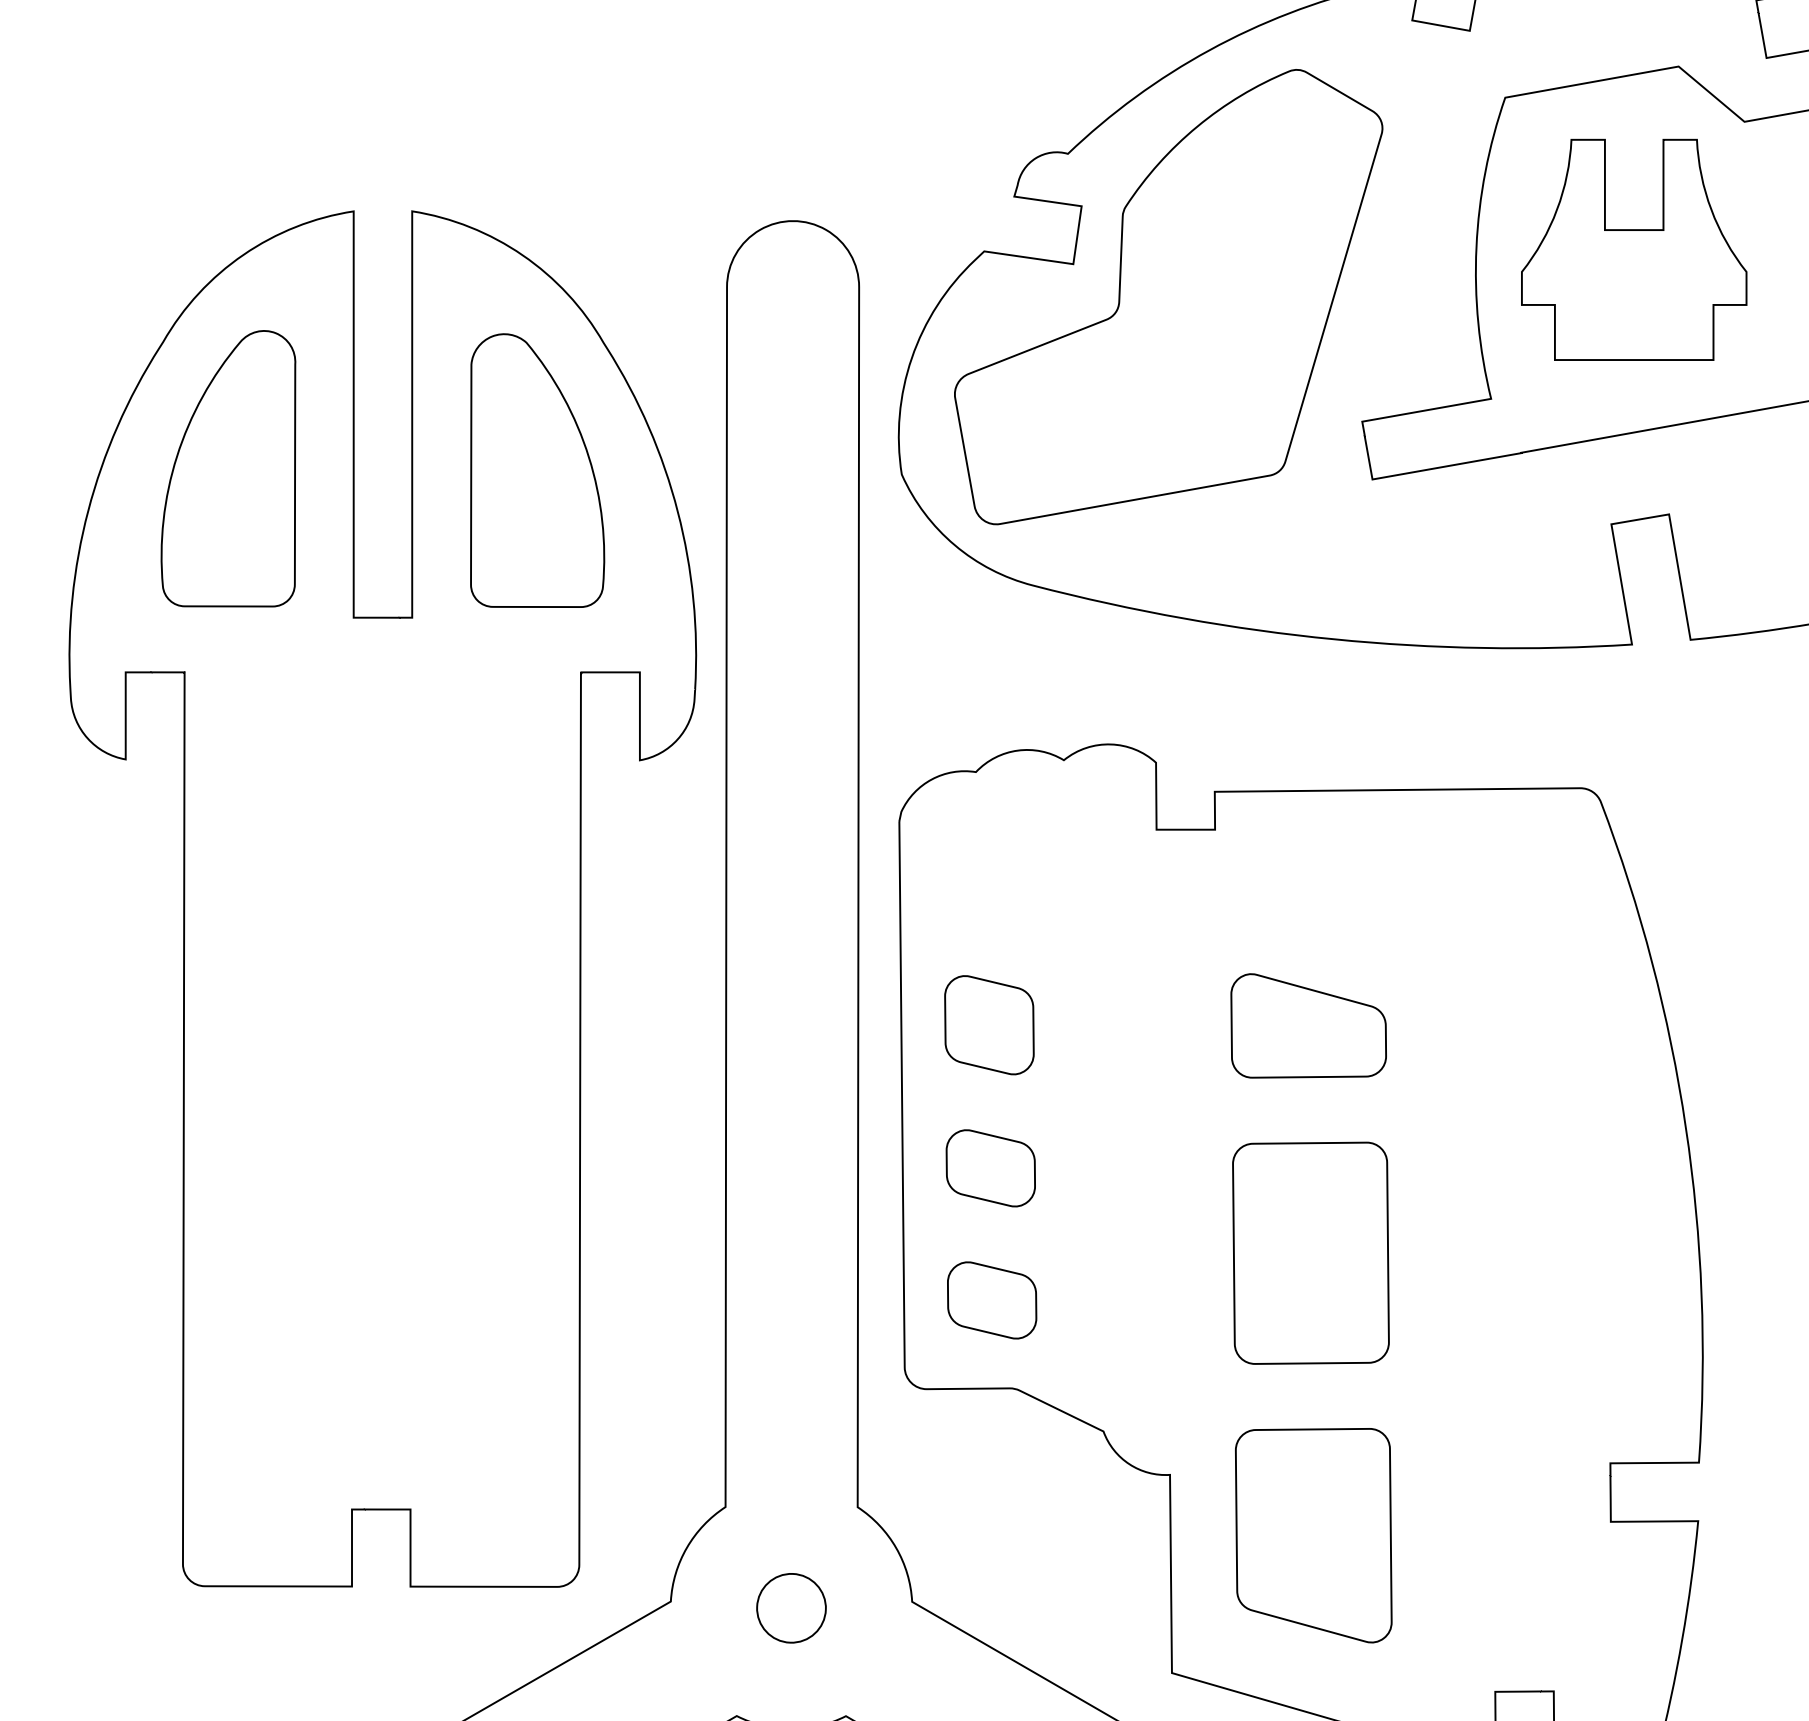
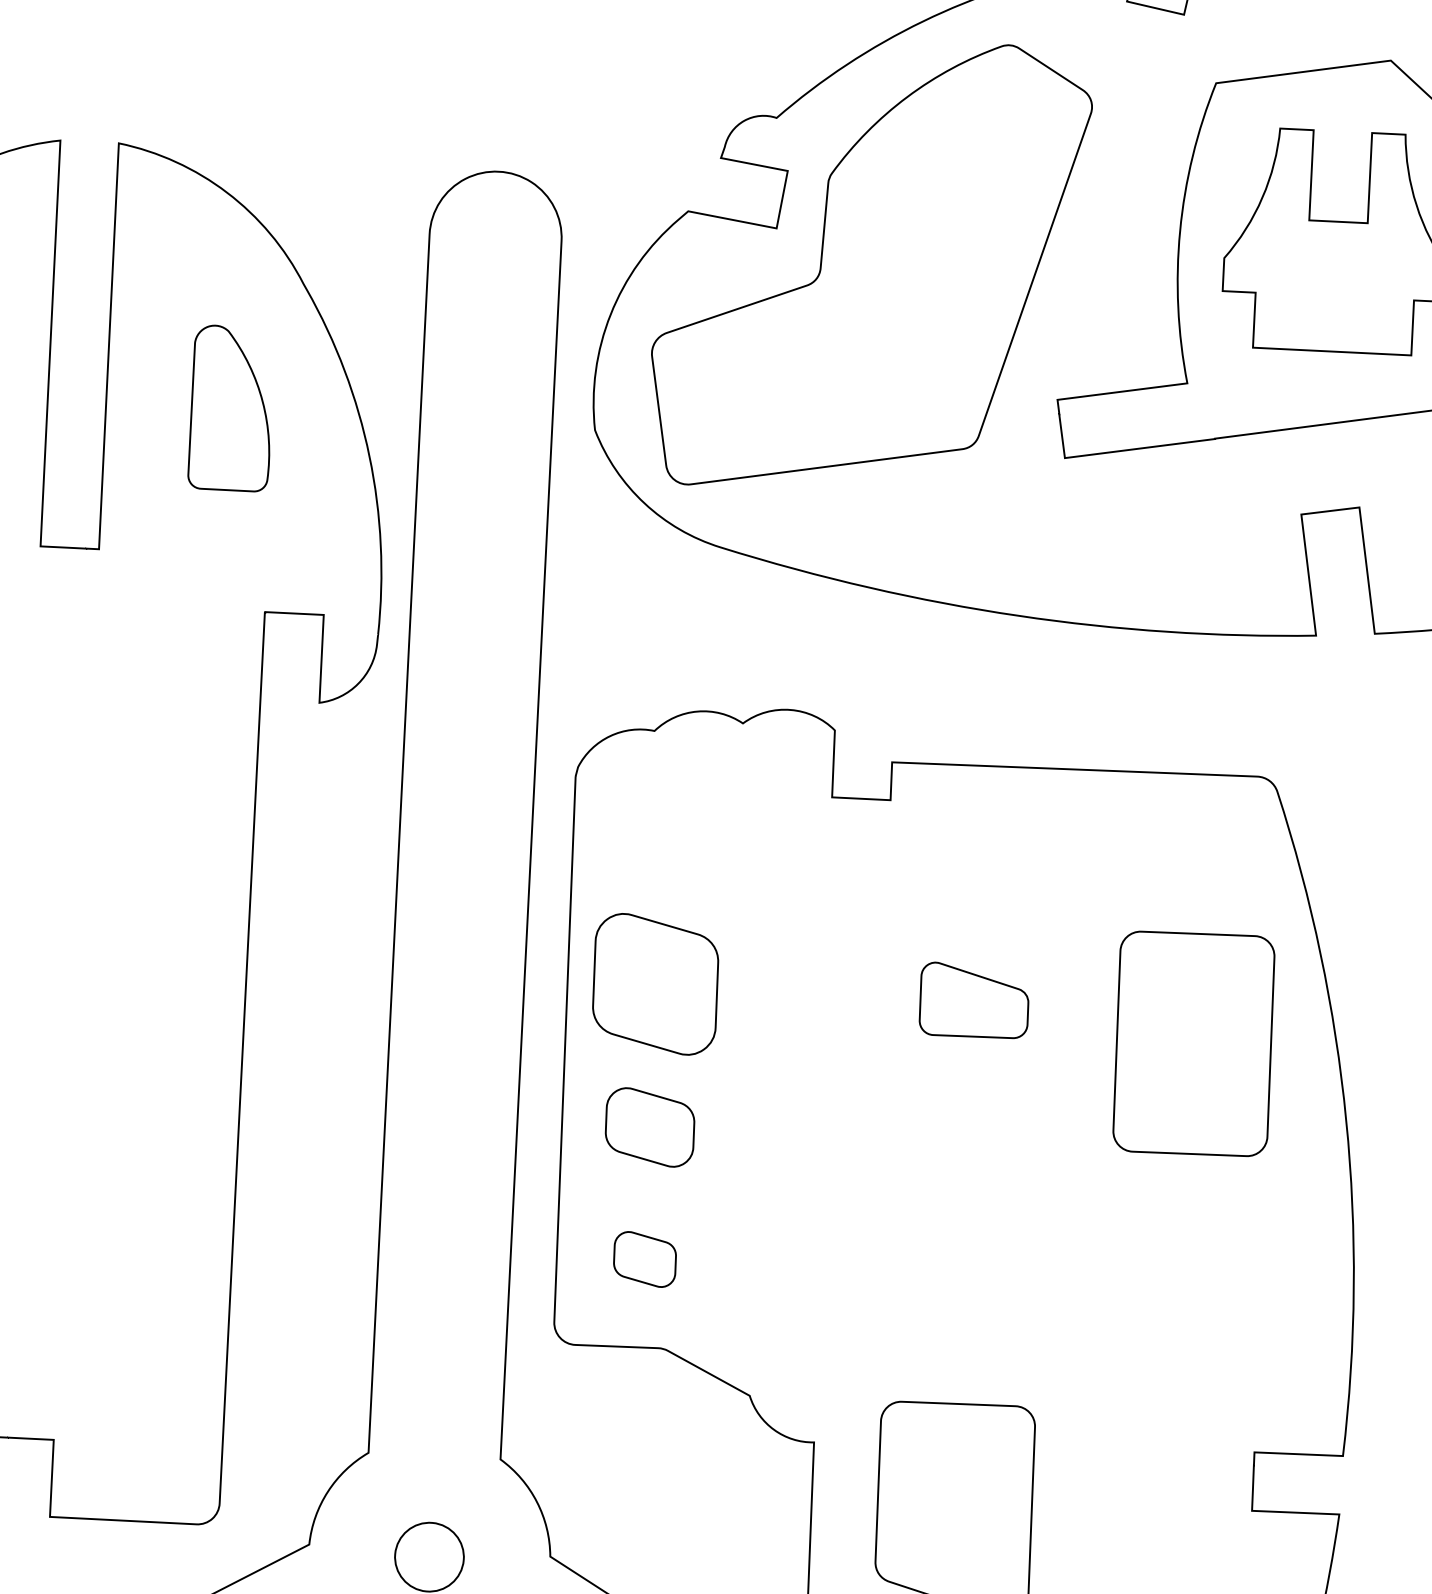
part: (537, 470) -> (231, 408), size x0.6
part: (989, 1025) -> (655, 984), size x1.4
part: (1308, 1025) -> (974, 1000), size x0.7
part: (1310, 1252) -> (1193, 1043), moved
part: (992, 1300) -> (645, 1259), size x0.7

